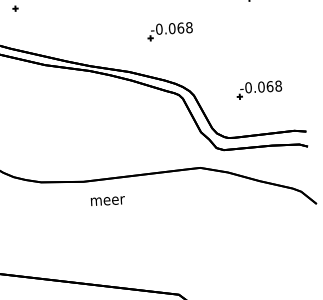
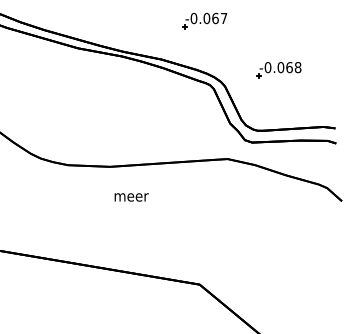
text: (188, 27) -> (223, 18), -0.068 -> -0.067
part: (259, 90) -> (278, 70), moved
text: (107, 201) -> (131, 197), moved

